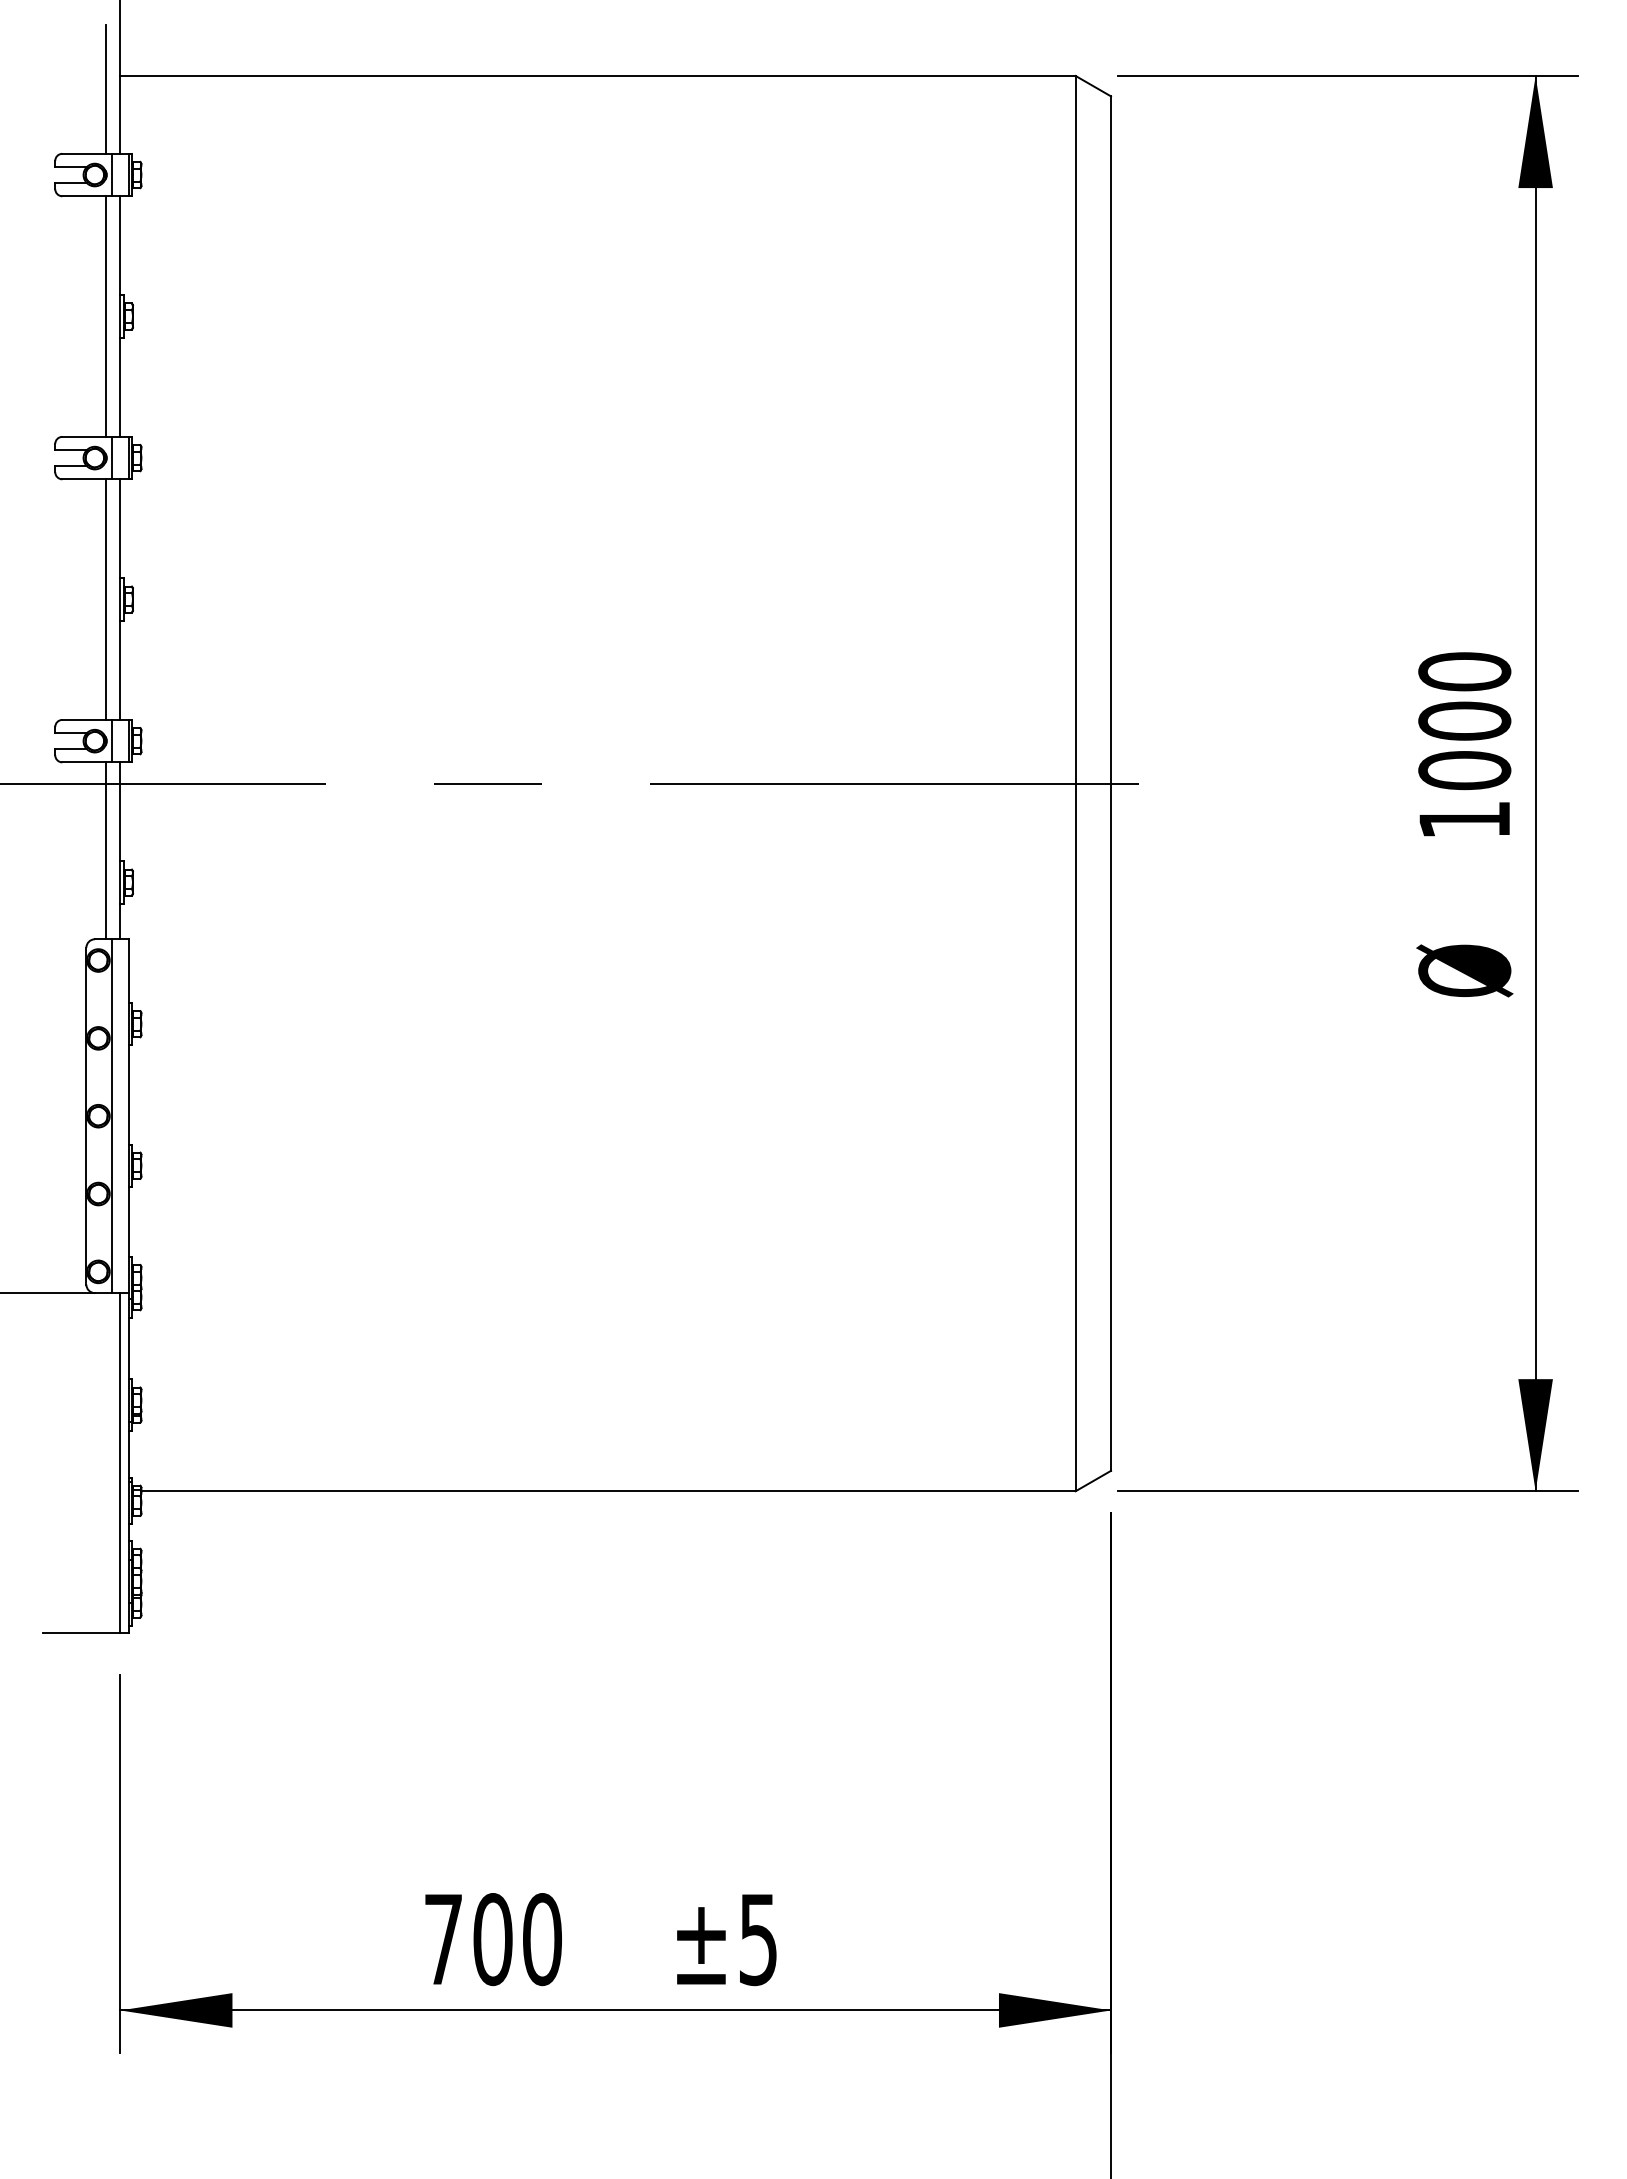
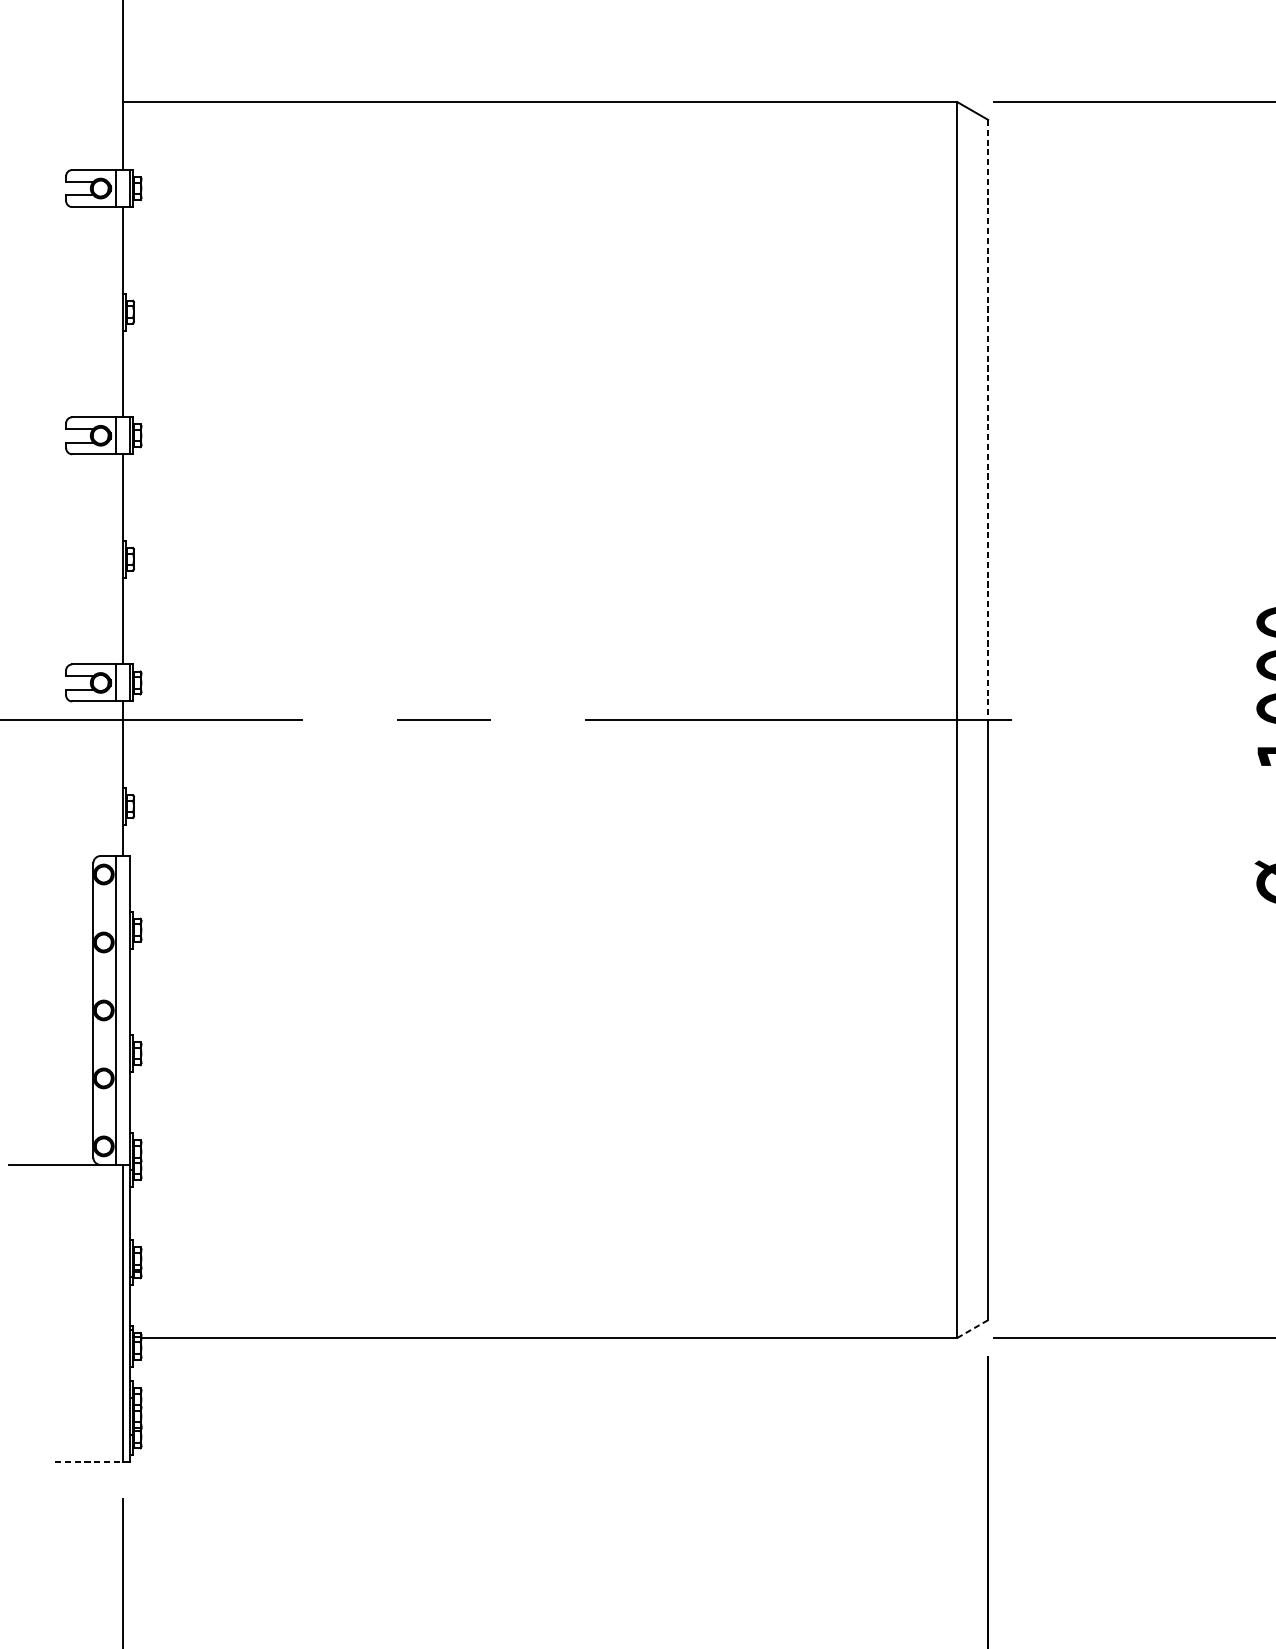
line: (106, 89) -> (110, 113), removed
line: (106, 316) -> (110, 312), removed
line: (1111, 440) -> (988, 420), solid -> dashed
line: (106, 599) -> (110, 559), removed
line: (106, 850) -> (110, 778), removed
line: (1093, 1480) -> (972, 1328), solid -> dashed
line: (81, 1632) -> (89, 1461), solid -> dashed

